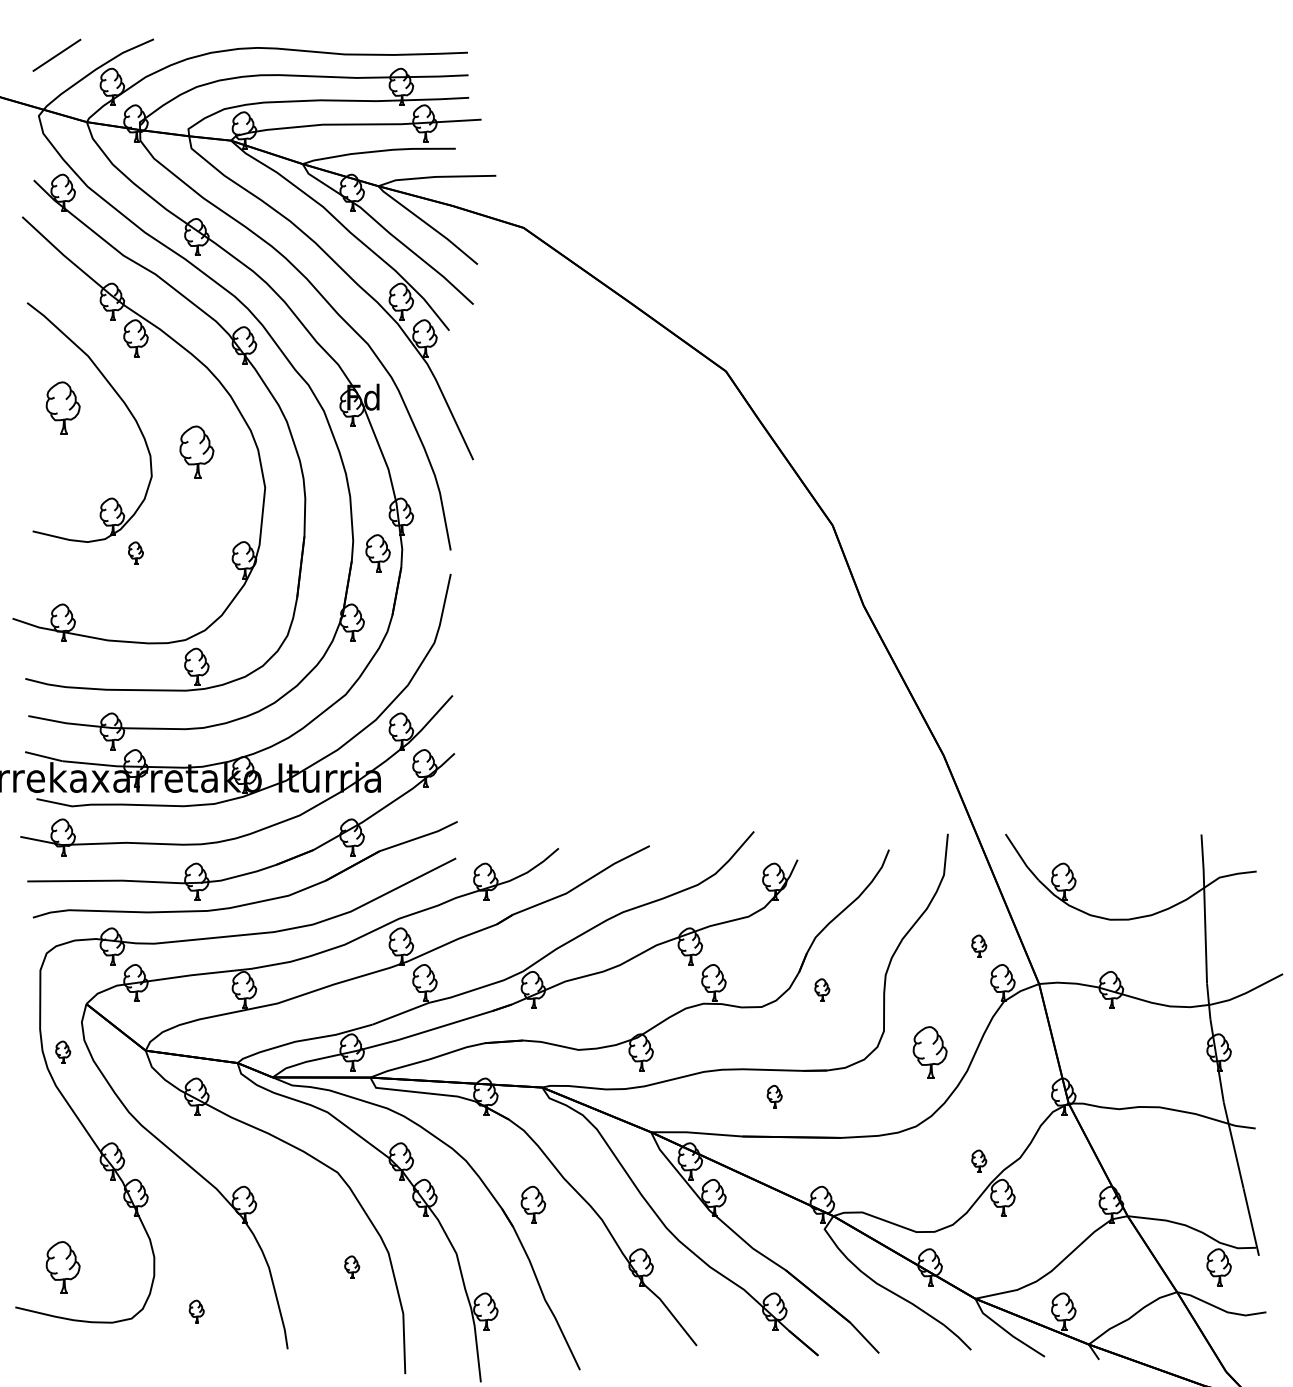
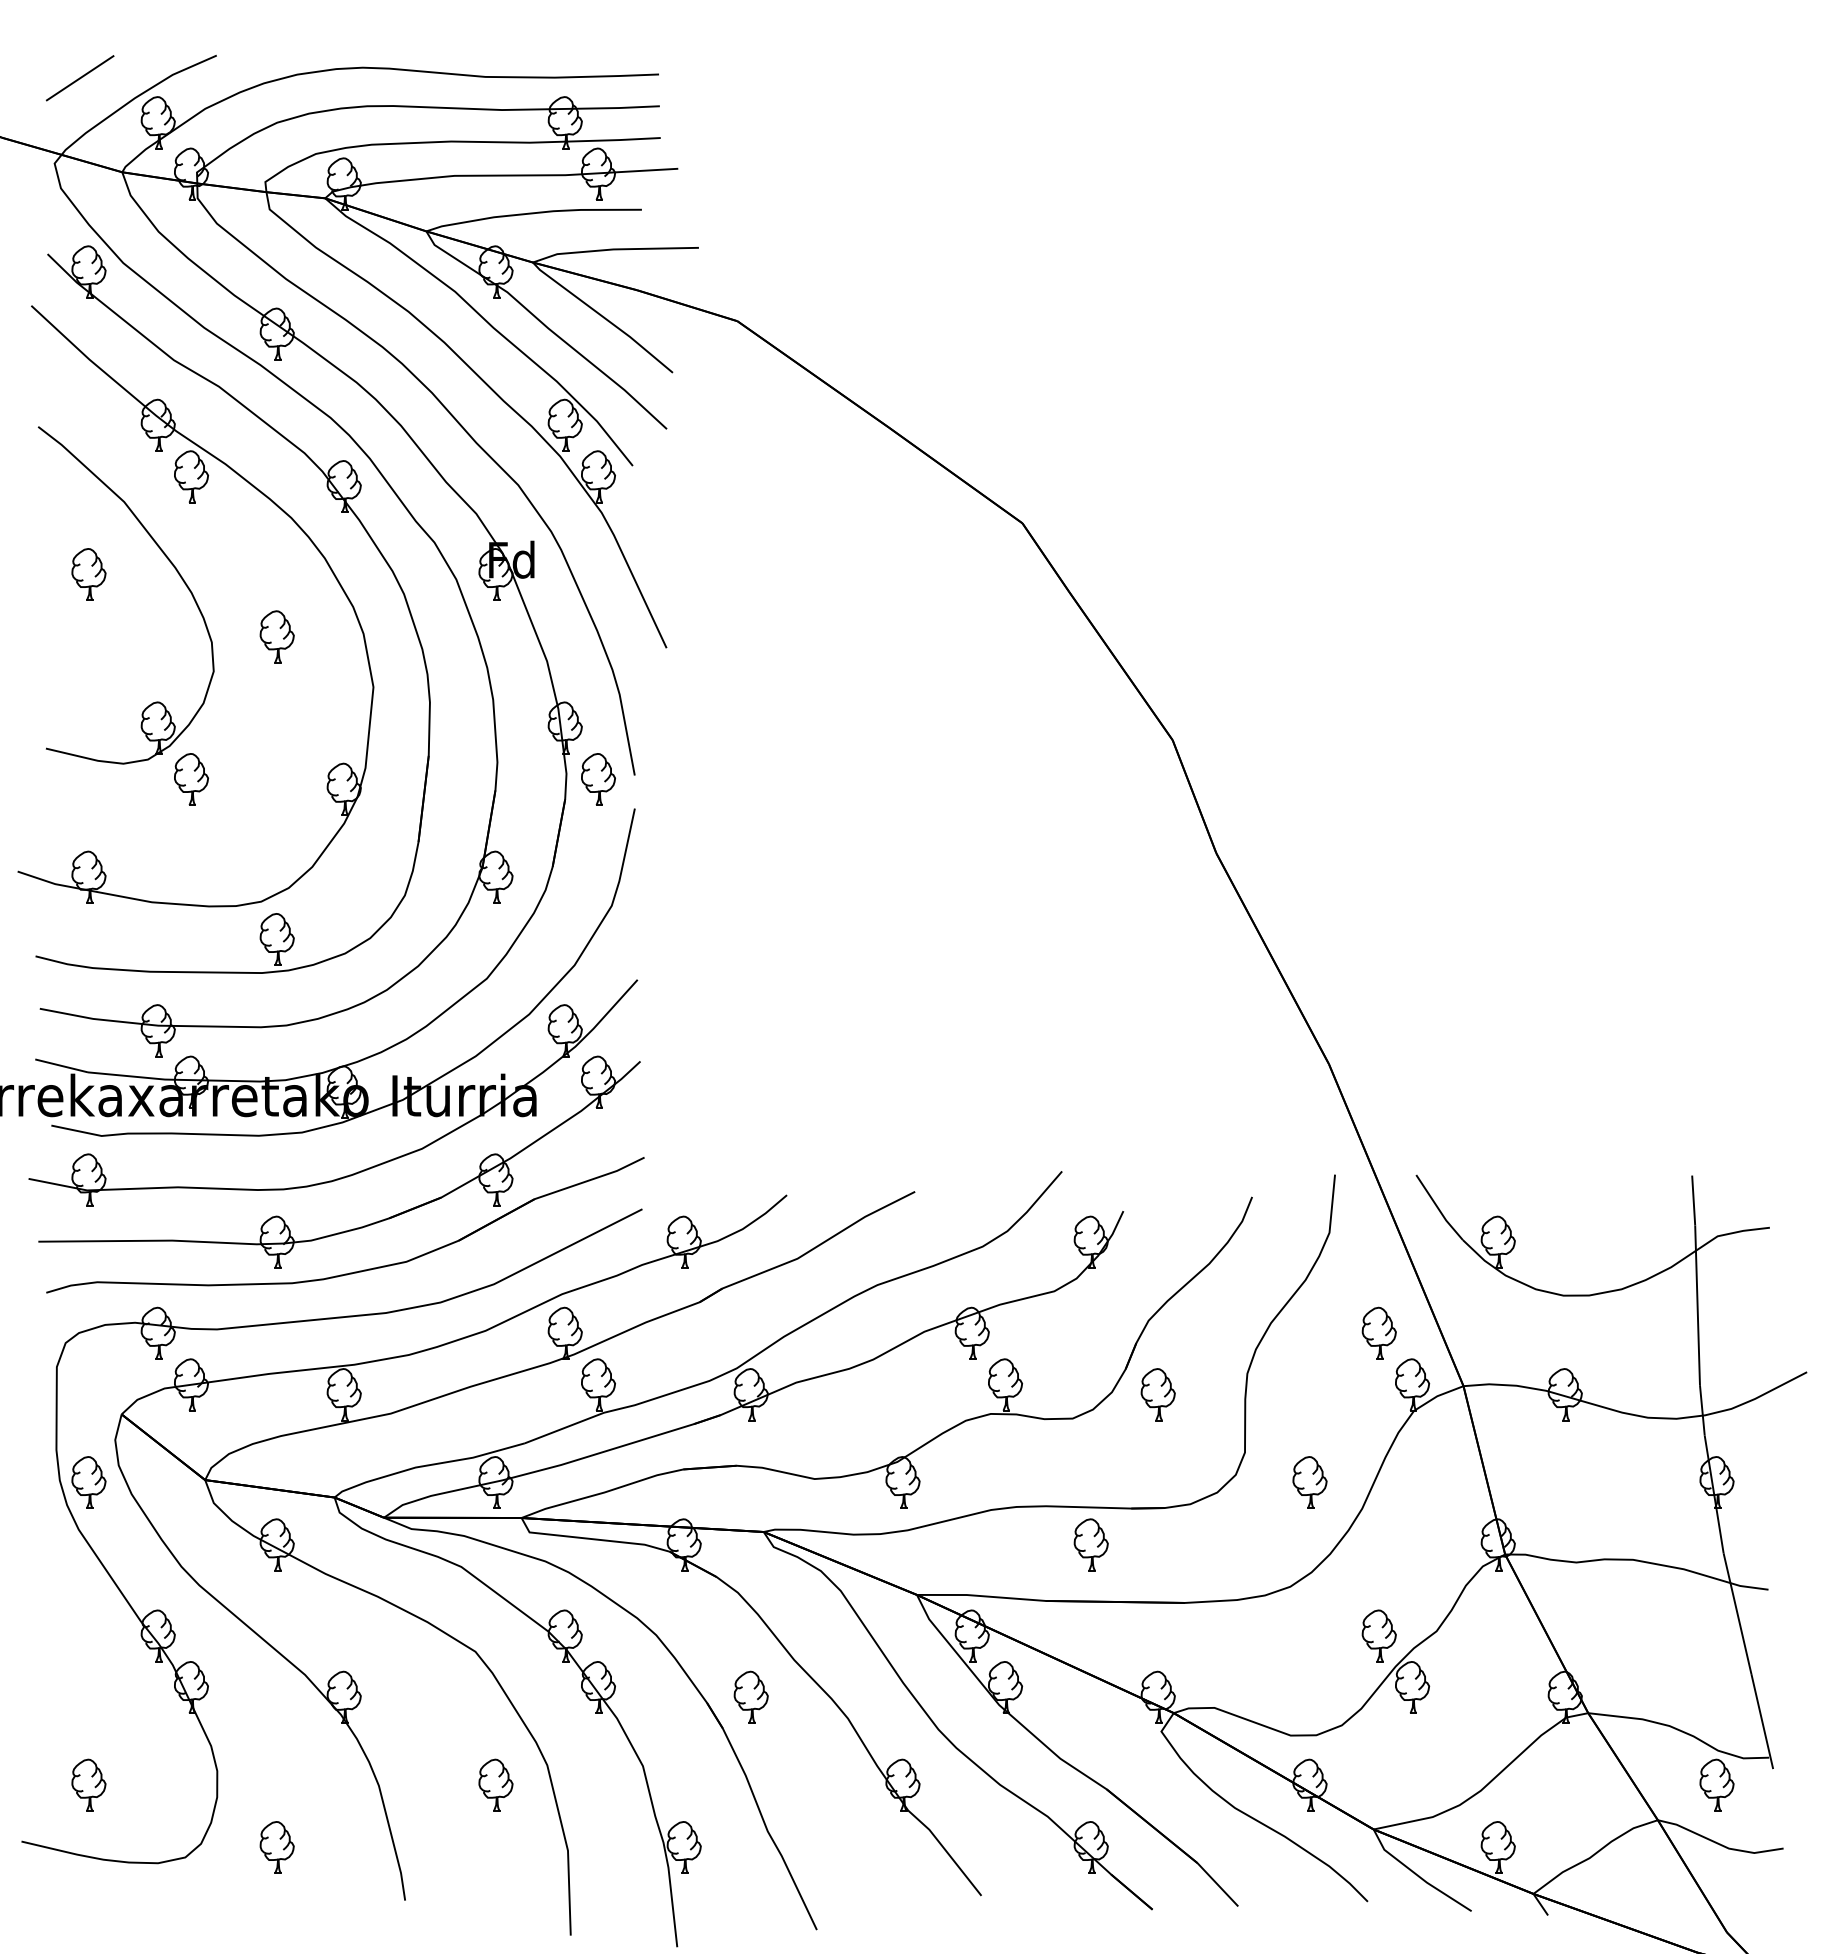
part: (62, 407) -> (88, 574), size x0.71
part: (196, 451) -> (276, 636), size x0.71
part: (136, 553) -> (191, 779), size x1.67
part: (378, 553) -> (598, 779), moved
part: (978, 945) -> (1378, 1332), size x1.67
part: (821, 989) -> (1157, 1394), size x1.67
part: (62, 1052) -> (88, 1482), size x1.67
part: (929, 1052) -> (1309, 1482), size x0.71
part: (774, 1096) -> (1090, 1544), size x1.67
part: (978, 1161) -> (1378, 1635), size x1.67
part: (62, 1266) -> (88, 1784), size x0.71
part: (351, 1266) -> (495, 1784), size x1.67
part: (196, 1311) -> (276, 1847), size x1.67

